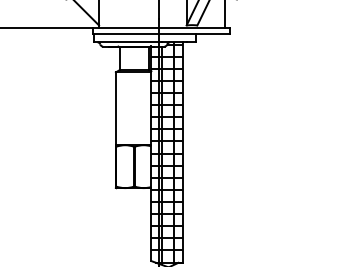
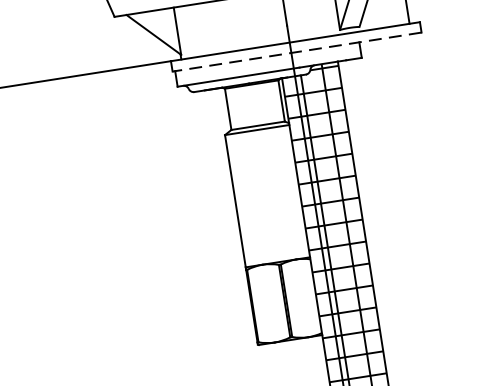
line: (161, 33) -> (296, 51), solid -> dashed

